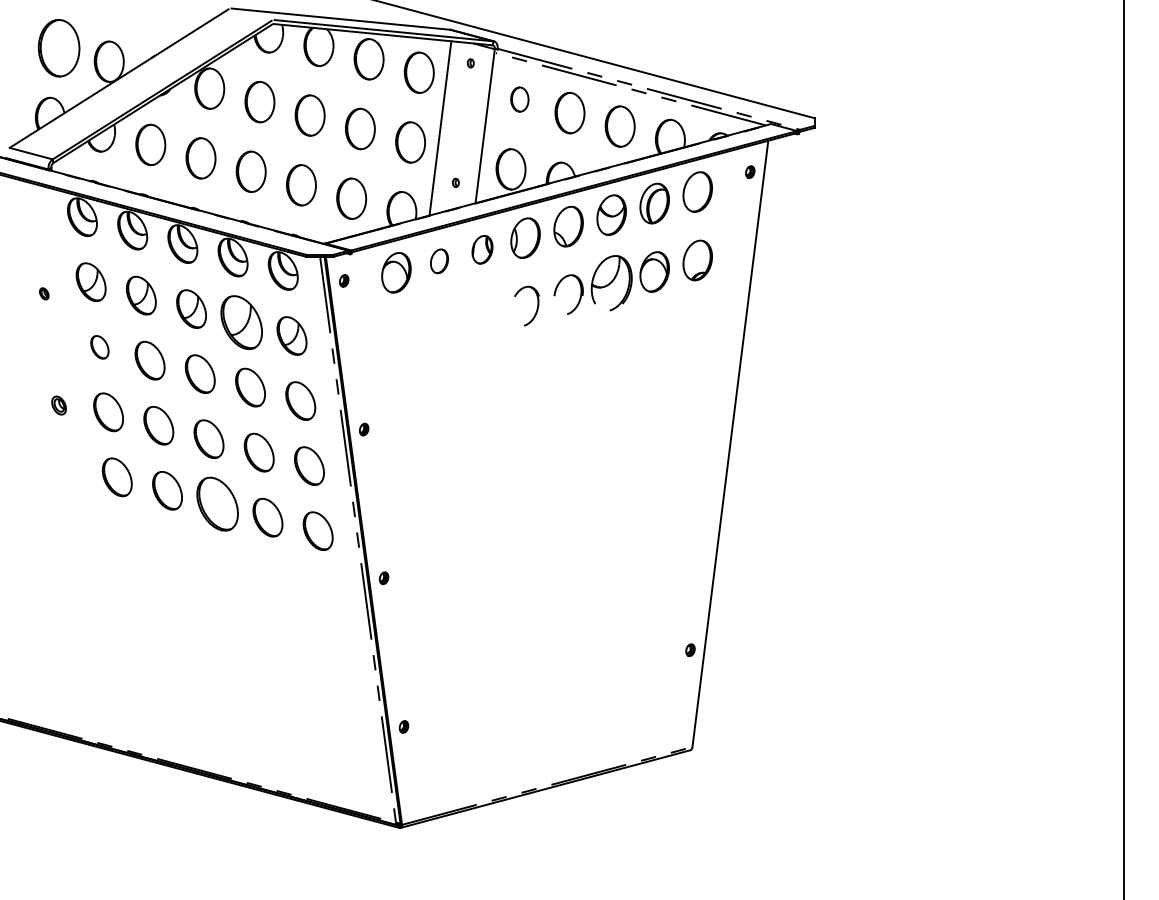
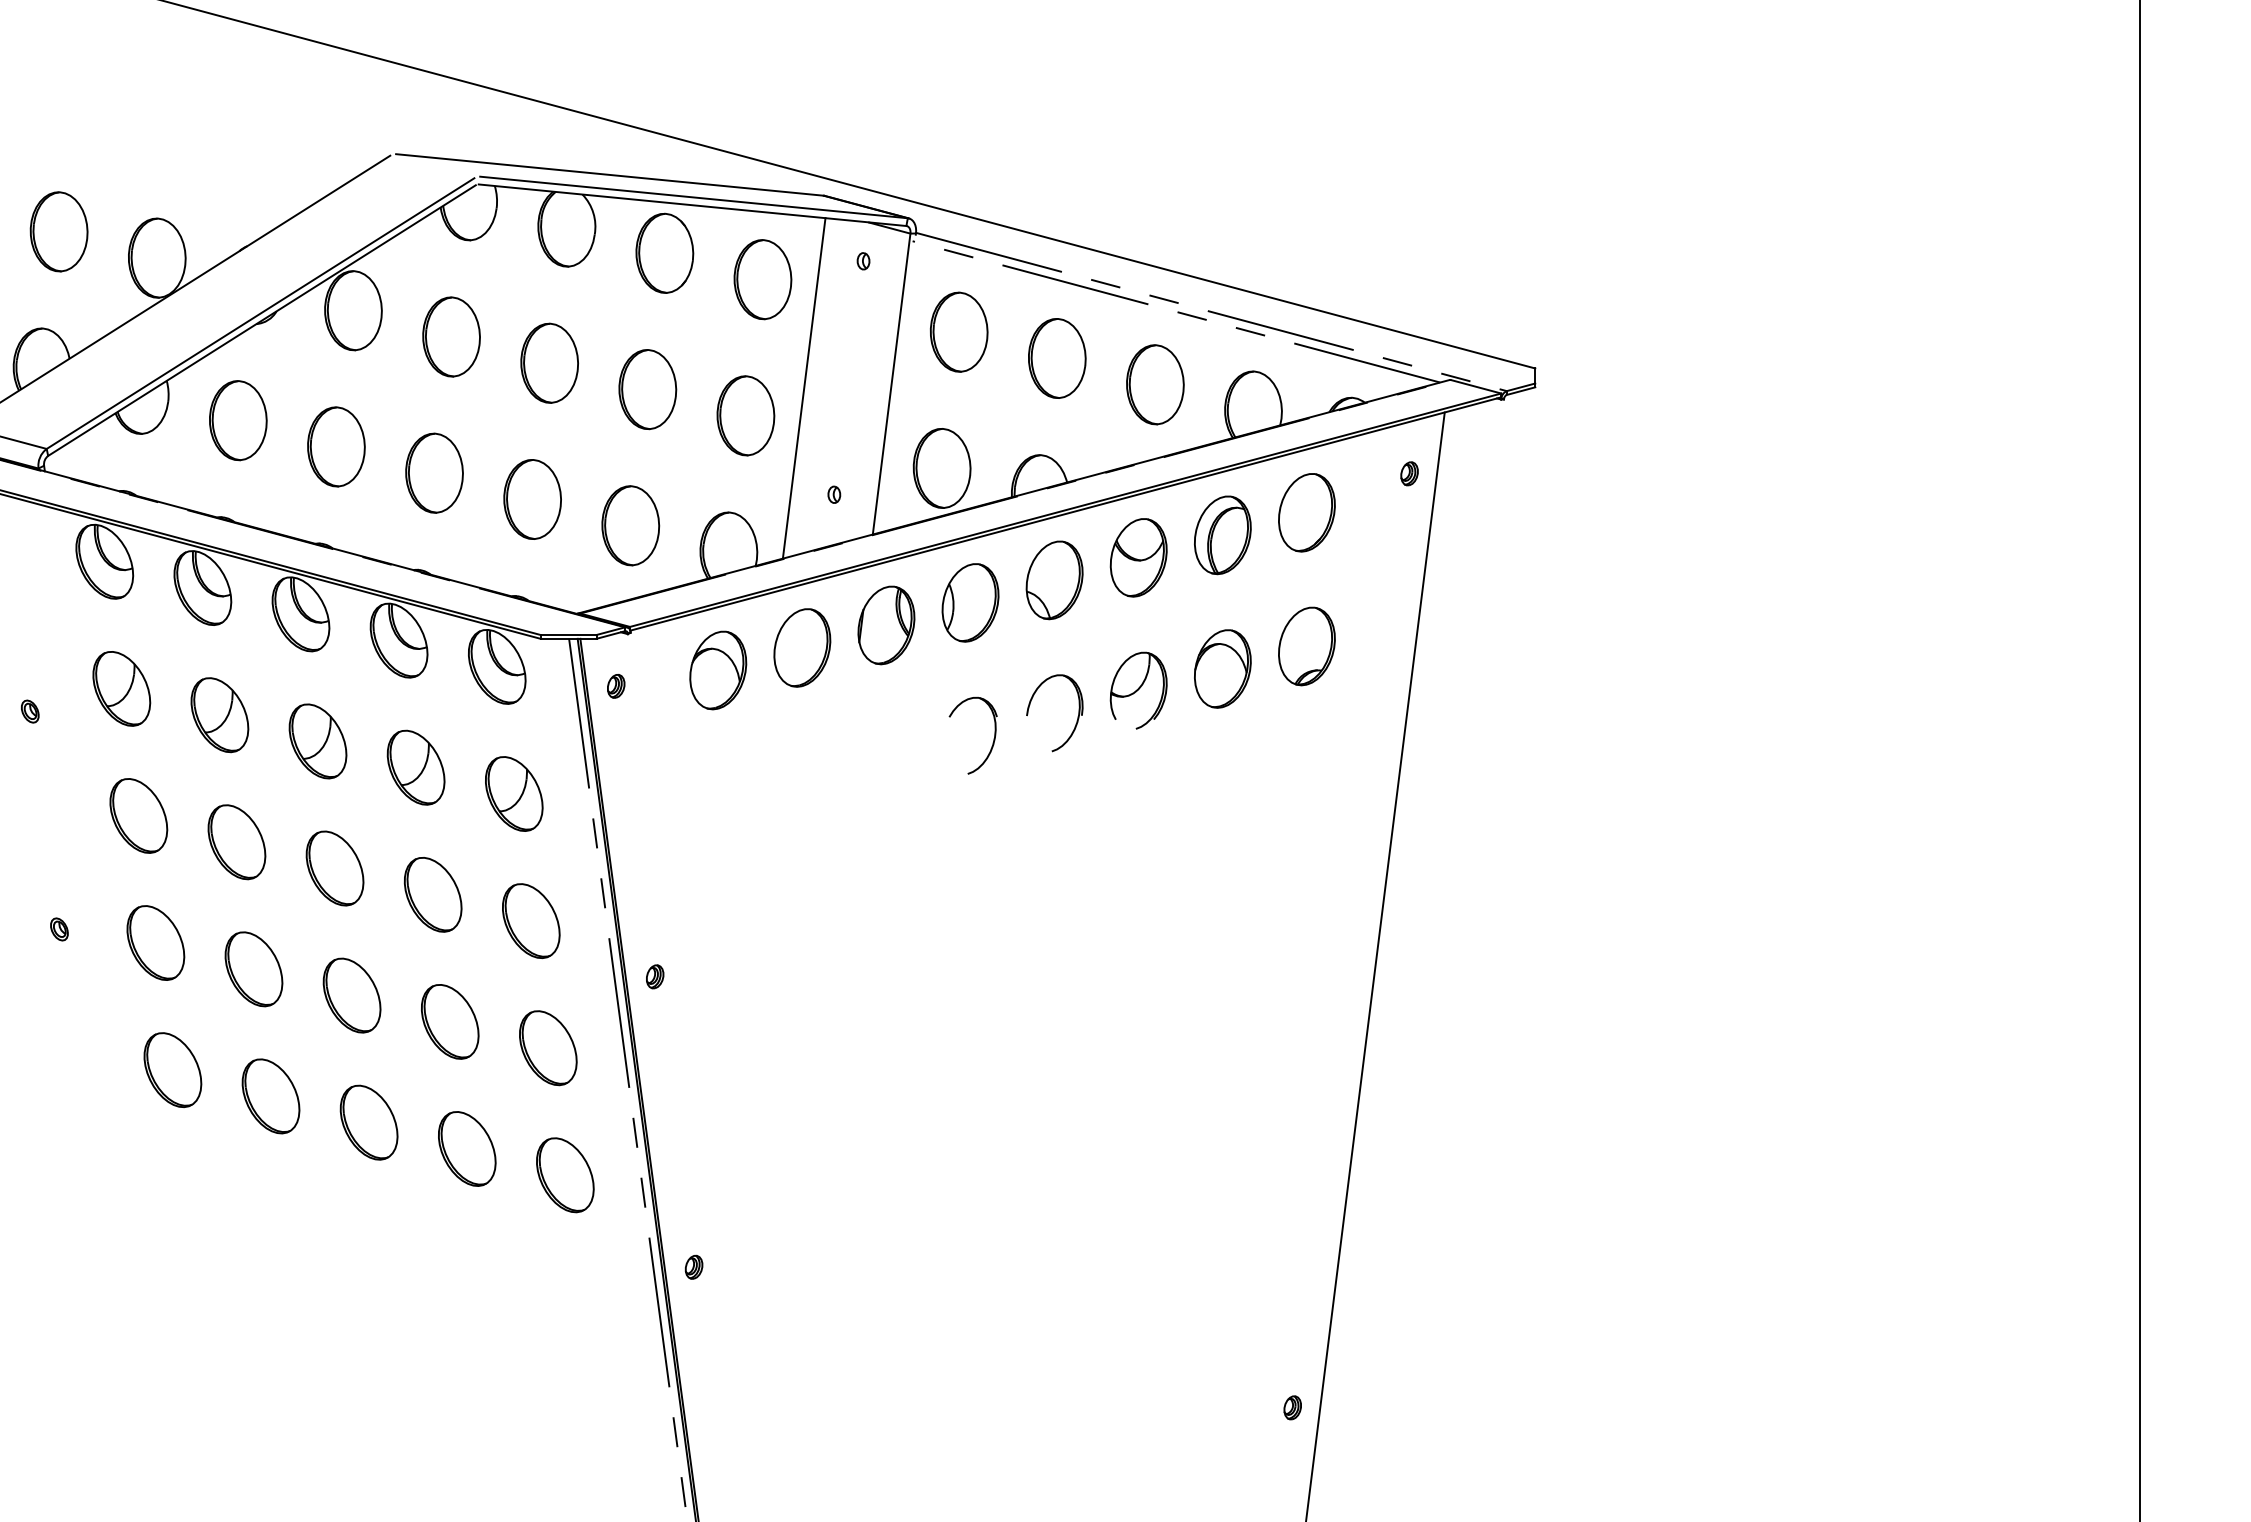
part: (58, 48) -> (57, 232), size x0.71
part: (519, 99) -> (958, 331), size x1.67
part: (482, 249) -> (886, 624), size x1.43
part: (439, 261) -> (802, 648), size x1.67
part: (611, 282) -> (1138, 689), size x0.71
part: (241, 322) -> (415, 767), size x0.71
part: (99, 347) -> (138, 816), size x1.67
part: (59, 404) -> (59, 927), size x0.62
part: (217, 504) -> (368, 1123), size x0.71

